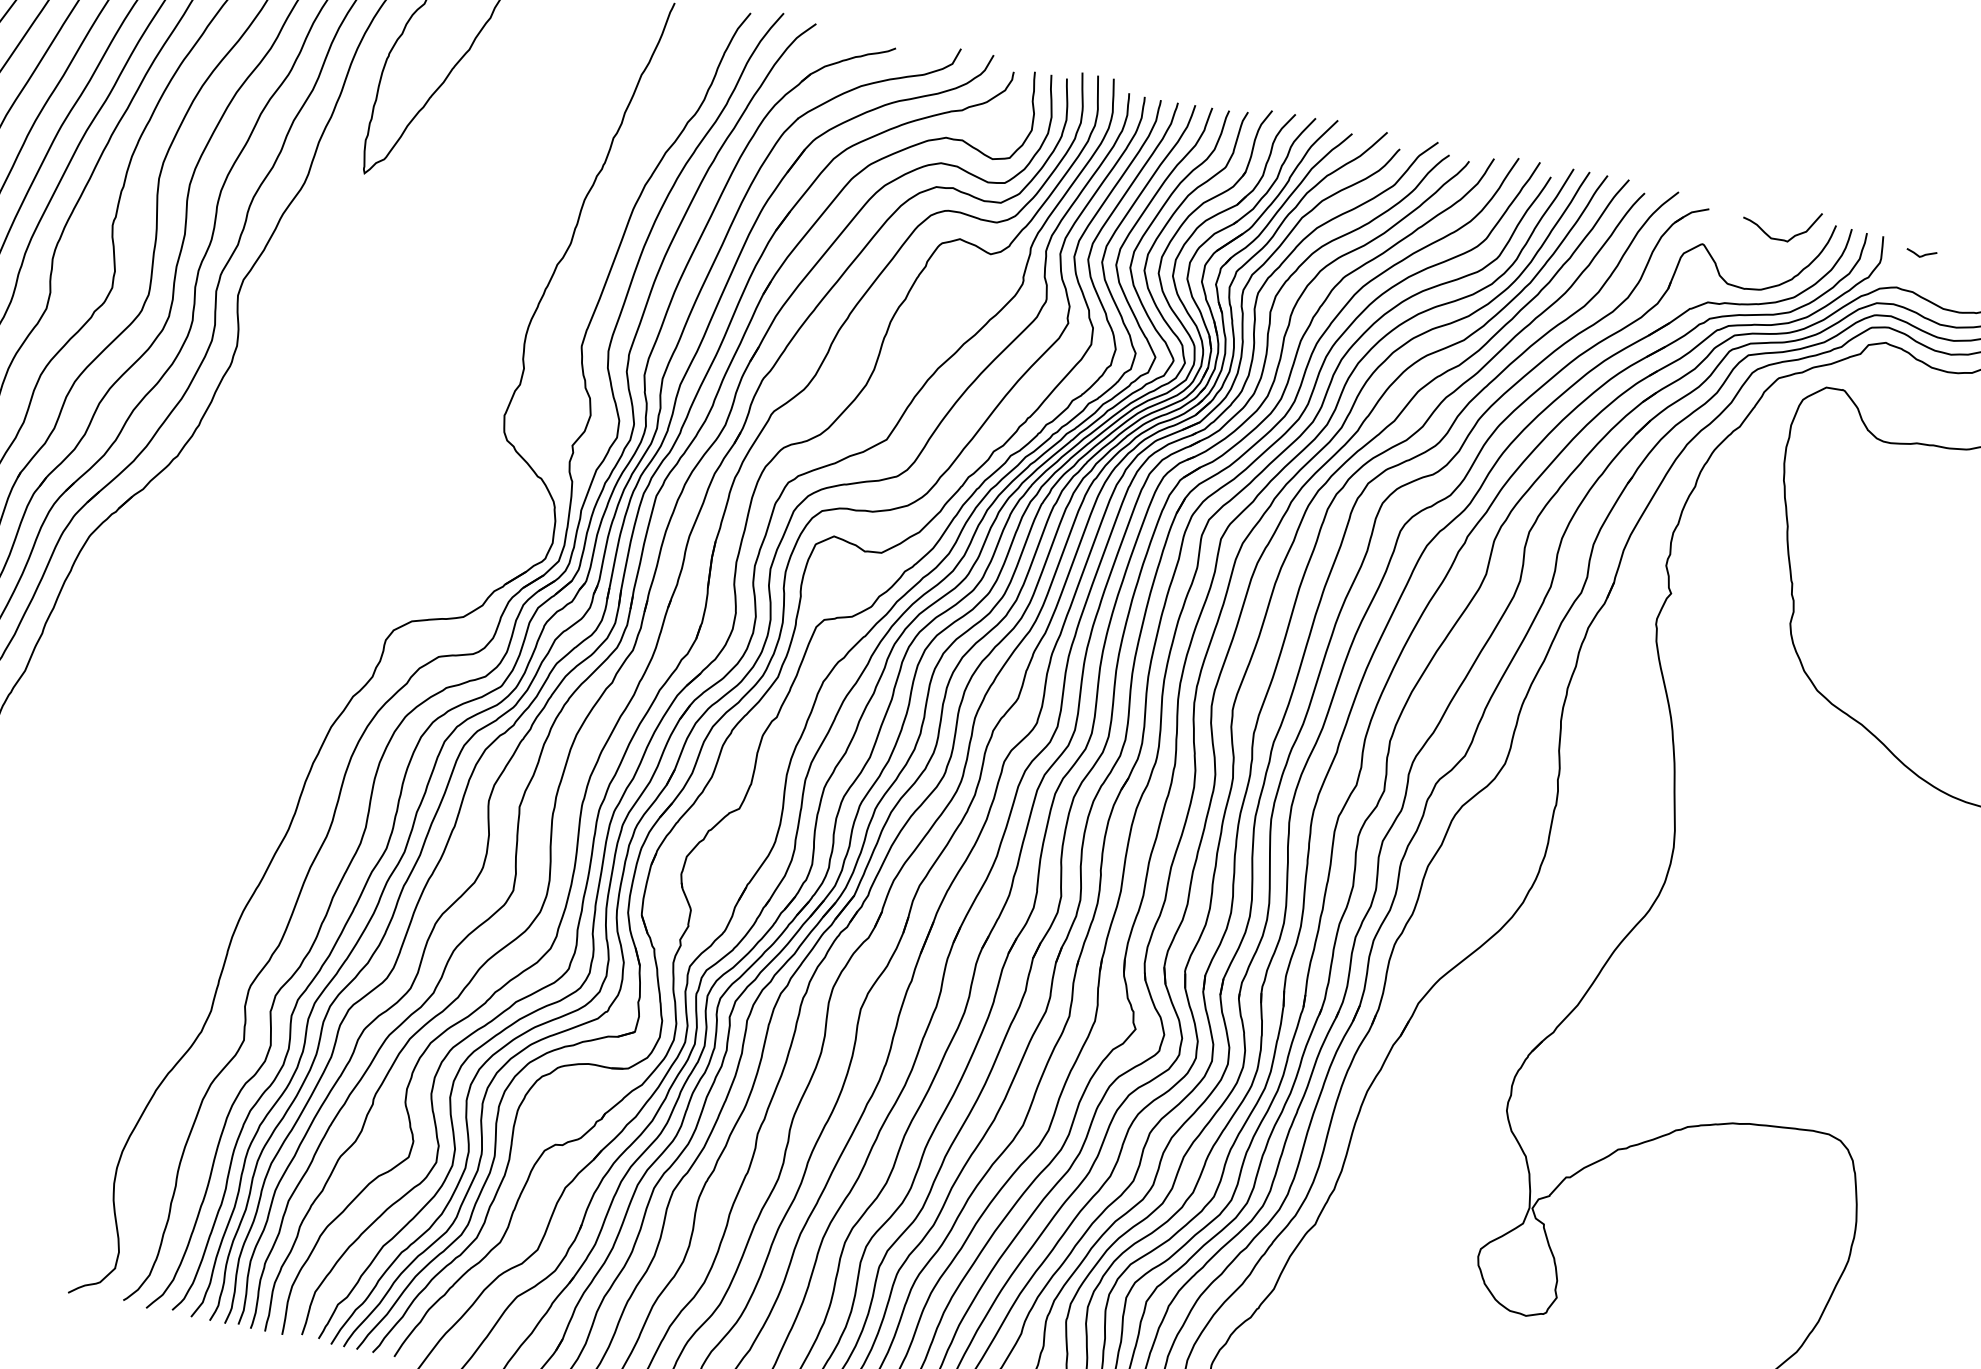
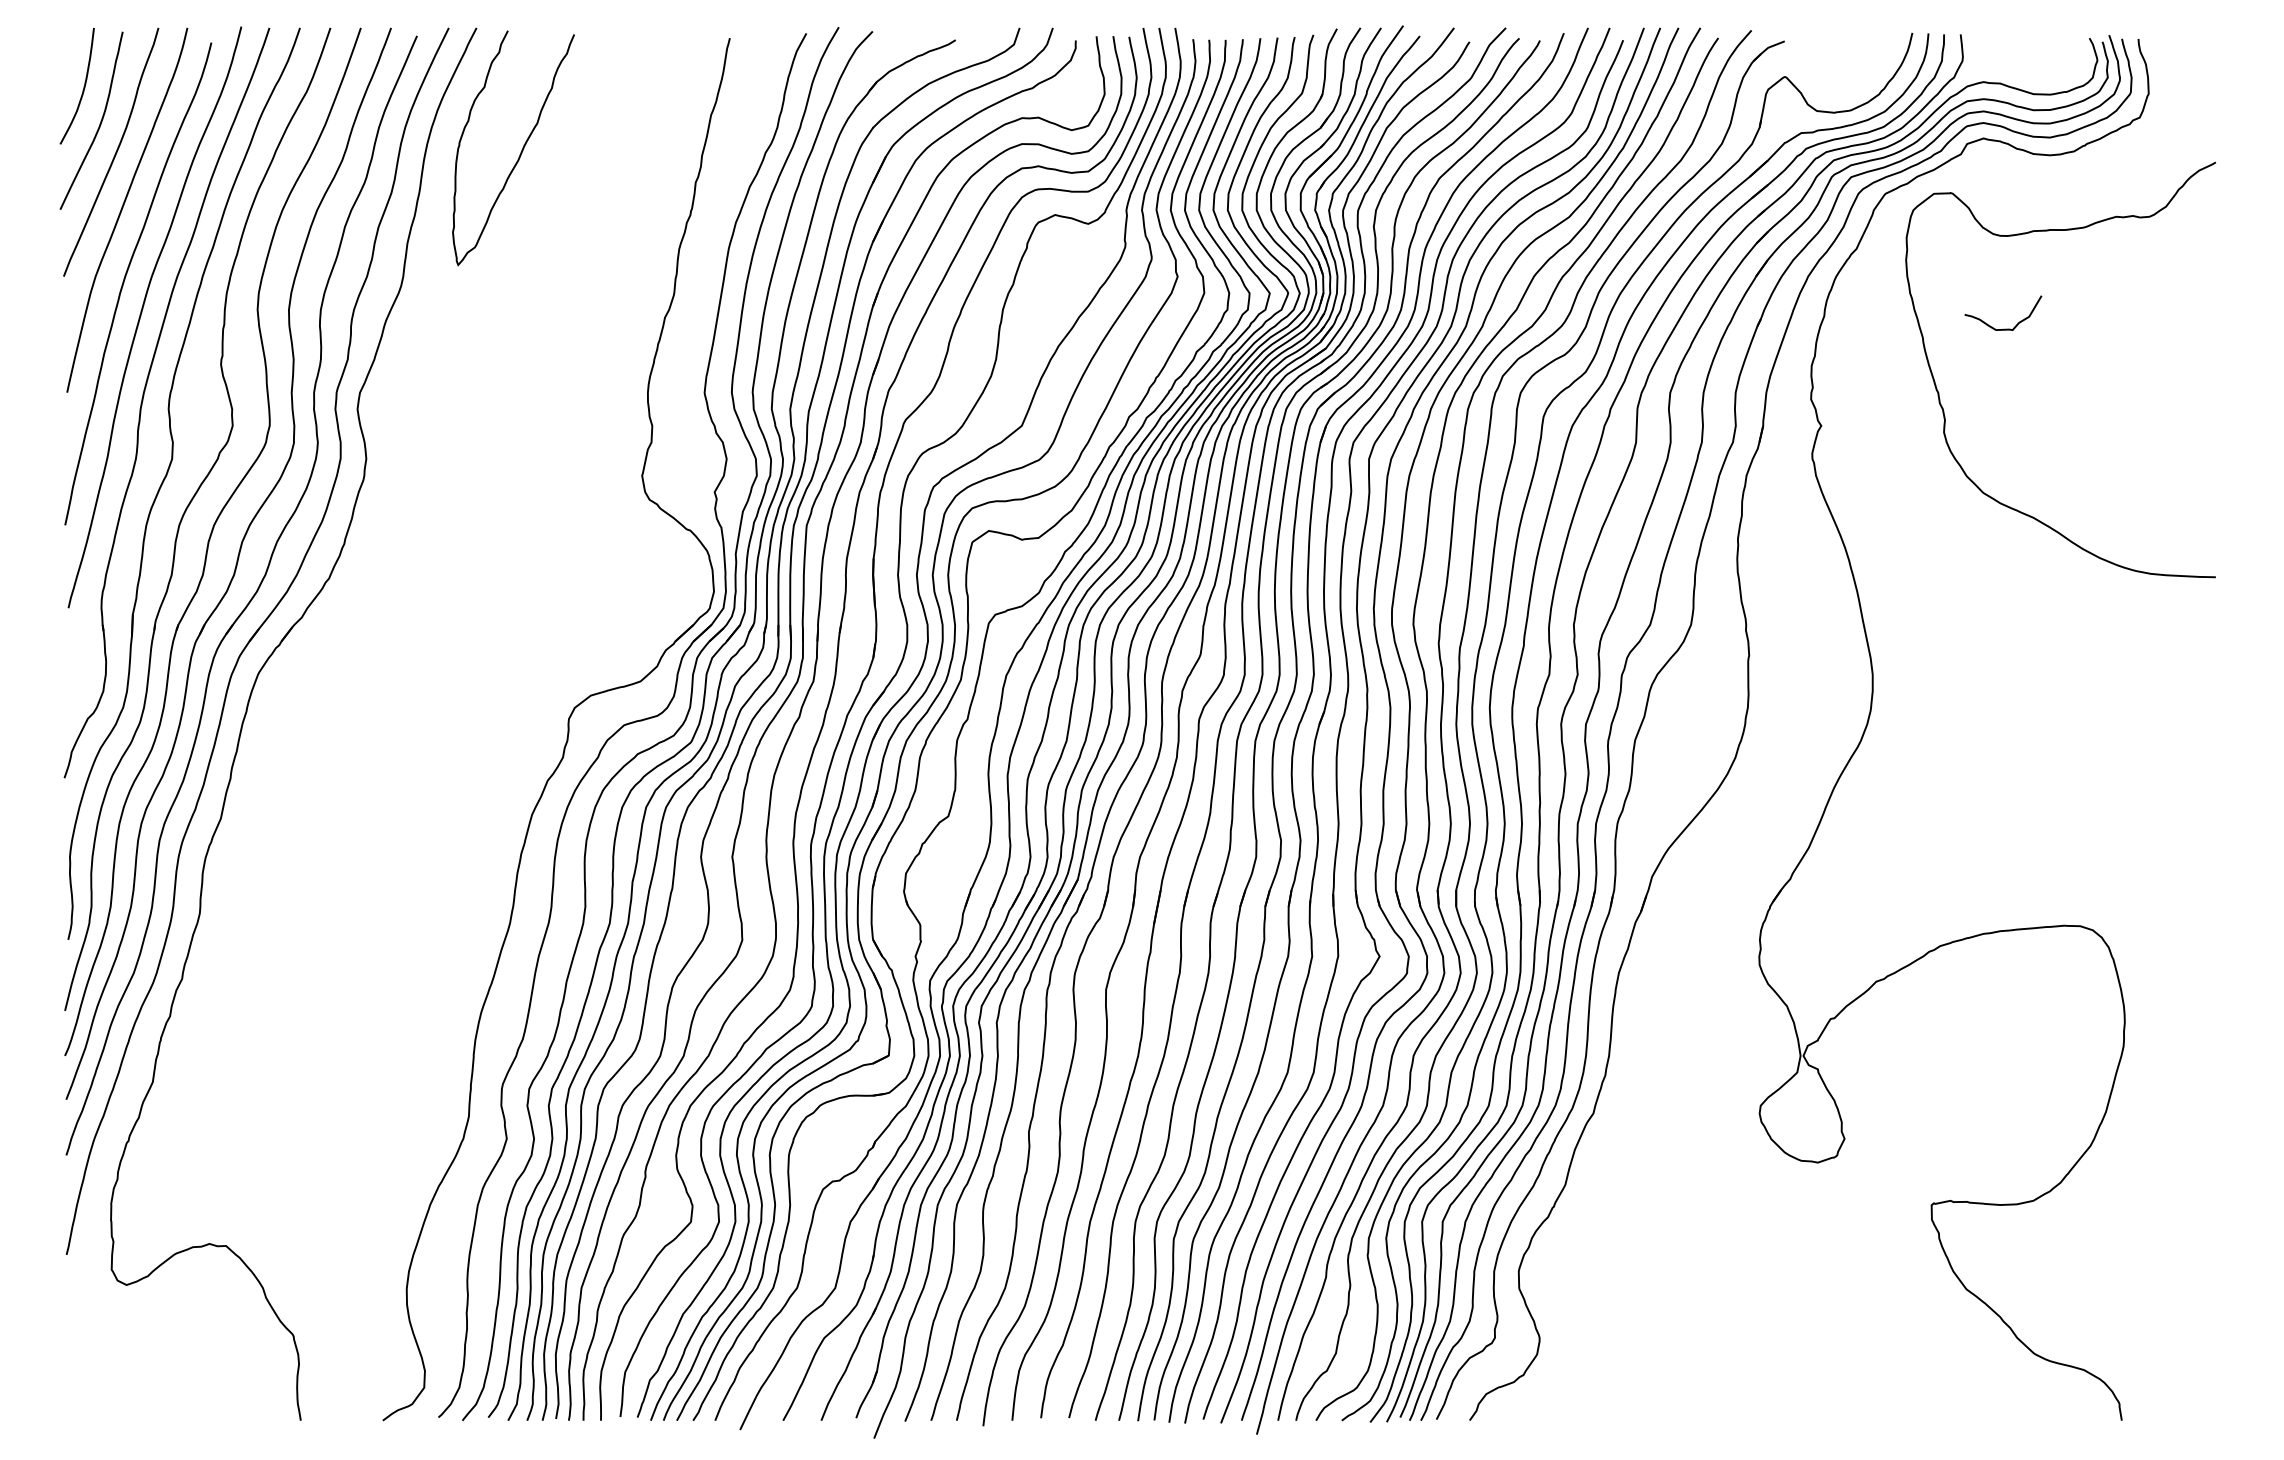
curve: (1778, 238) -> (2003, 328), moved
curve: (1923, 254) -> (2003, 44), removed

